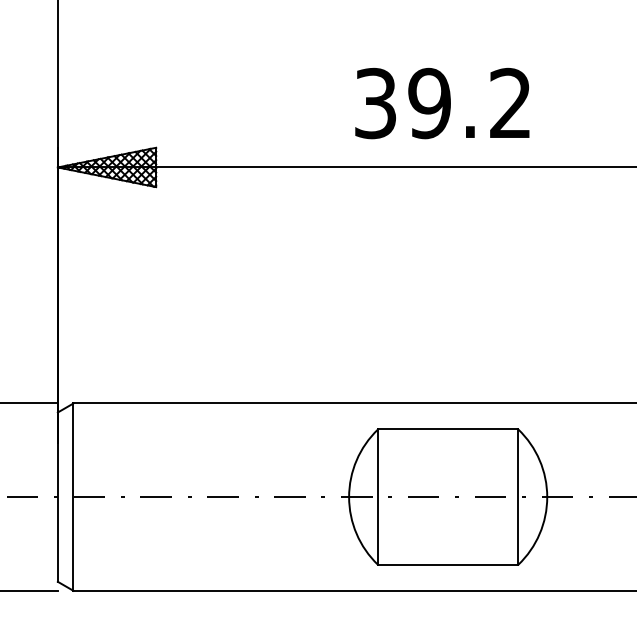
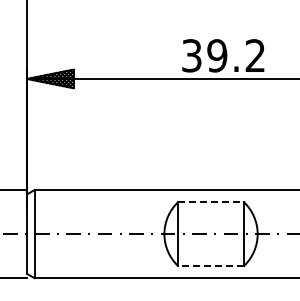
text: (442, 102) -> (223, 55), moved
line: (449, 429) -> (211, 202), solid -> dashed
line: (447, 563) -> (210, 265), solid -> dashed

